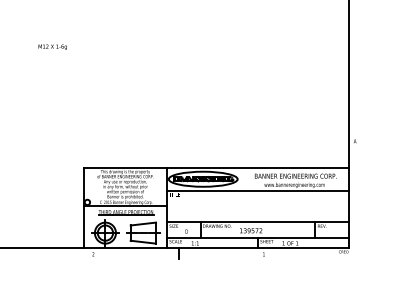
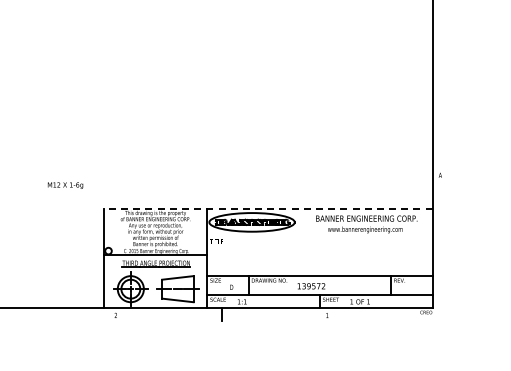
text: (52, 47) -> (65, 185), moved
line: (215, 168) -> (267, 208), solid -> dashed
line: (257, 190) -> (319, 236), removed

